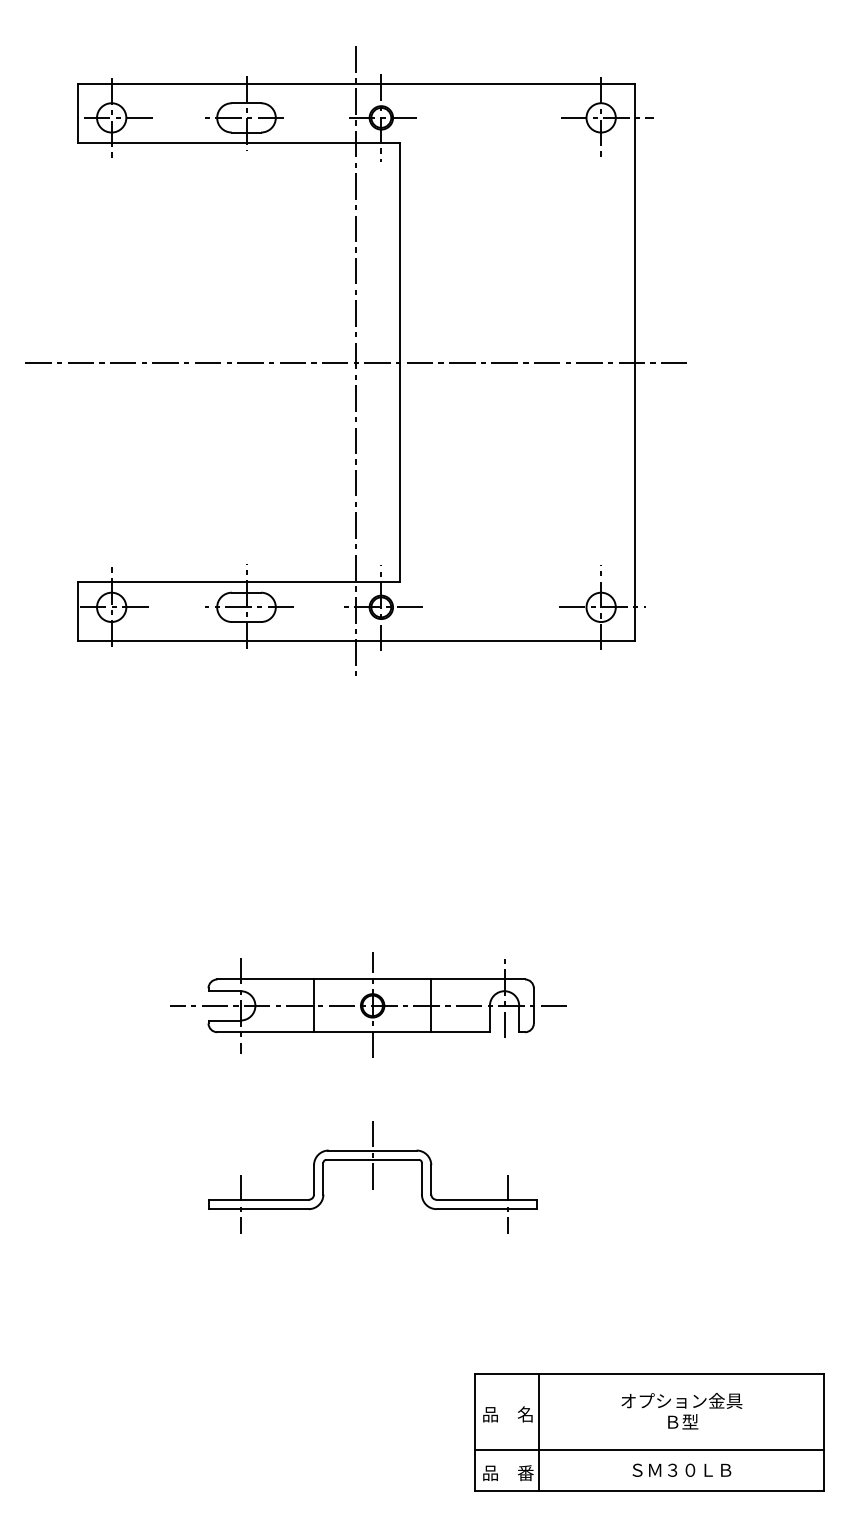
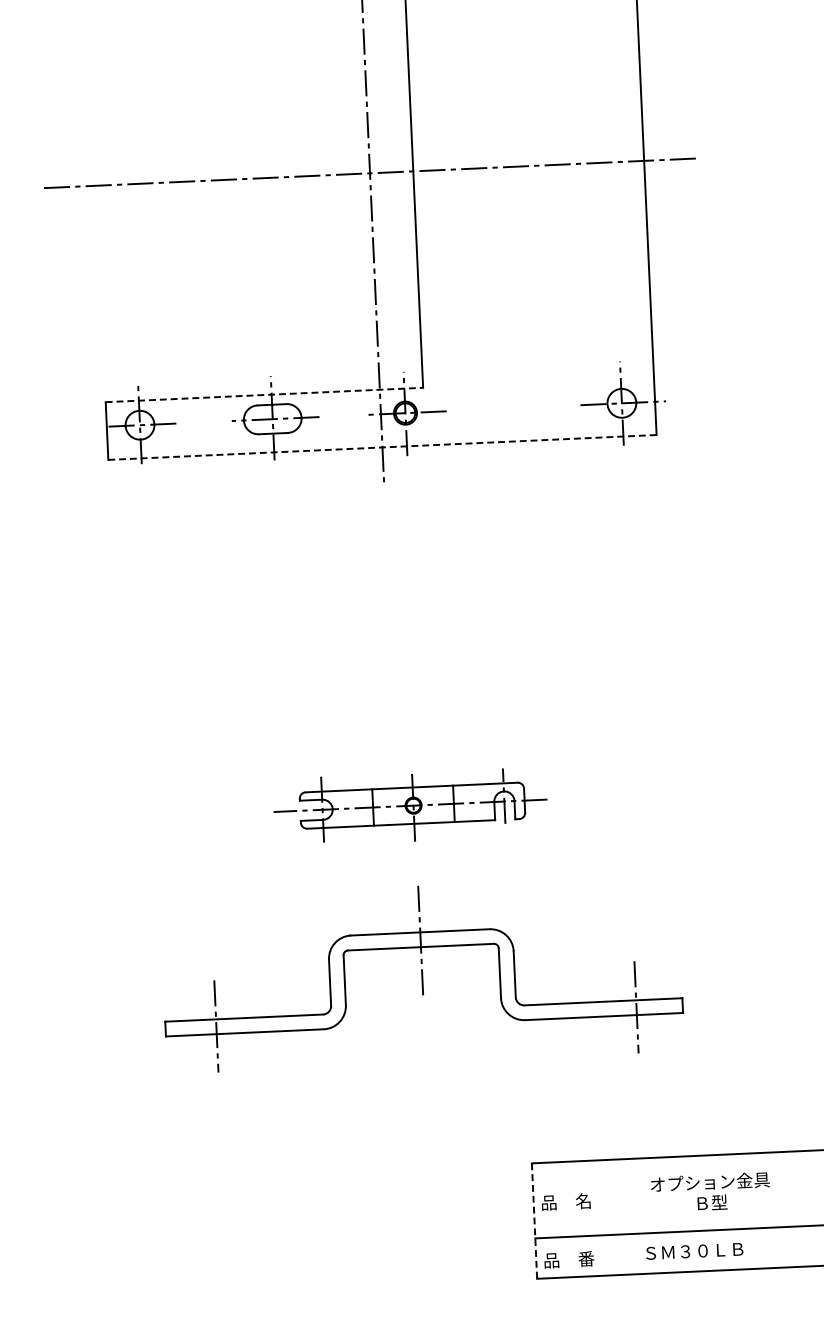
line: (239, 582) -> (264, 395), solid -> dashed
line: (355, 641) -> (381, 447), solid -> dashed
part: (368, 1004) -> (410, 804), size x0.7
part: (372, 1177) -> (422, 974), size x1.6
text: (681, 1410) -> (710, 1191), moved
line: (539, 1431) -> (598, 1217), removed
line: (474, 1432) -> (534, 1221), solid -> dashed
text: (681, 1469) -> (694, 1250), moved

